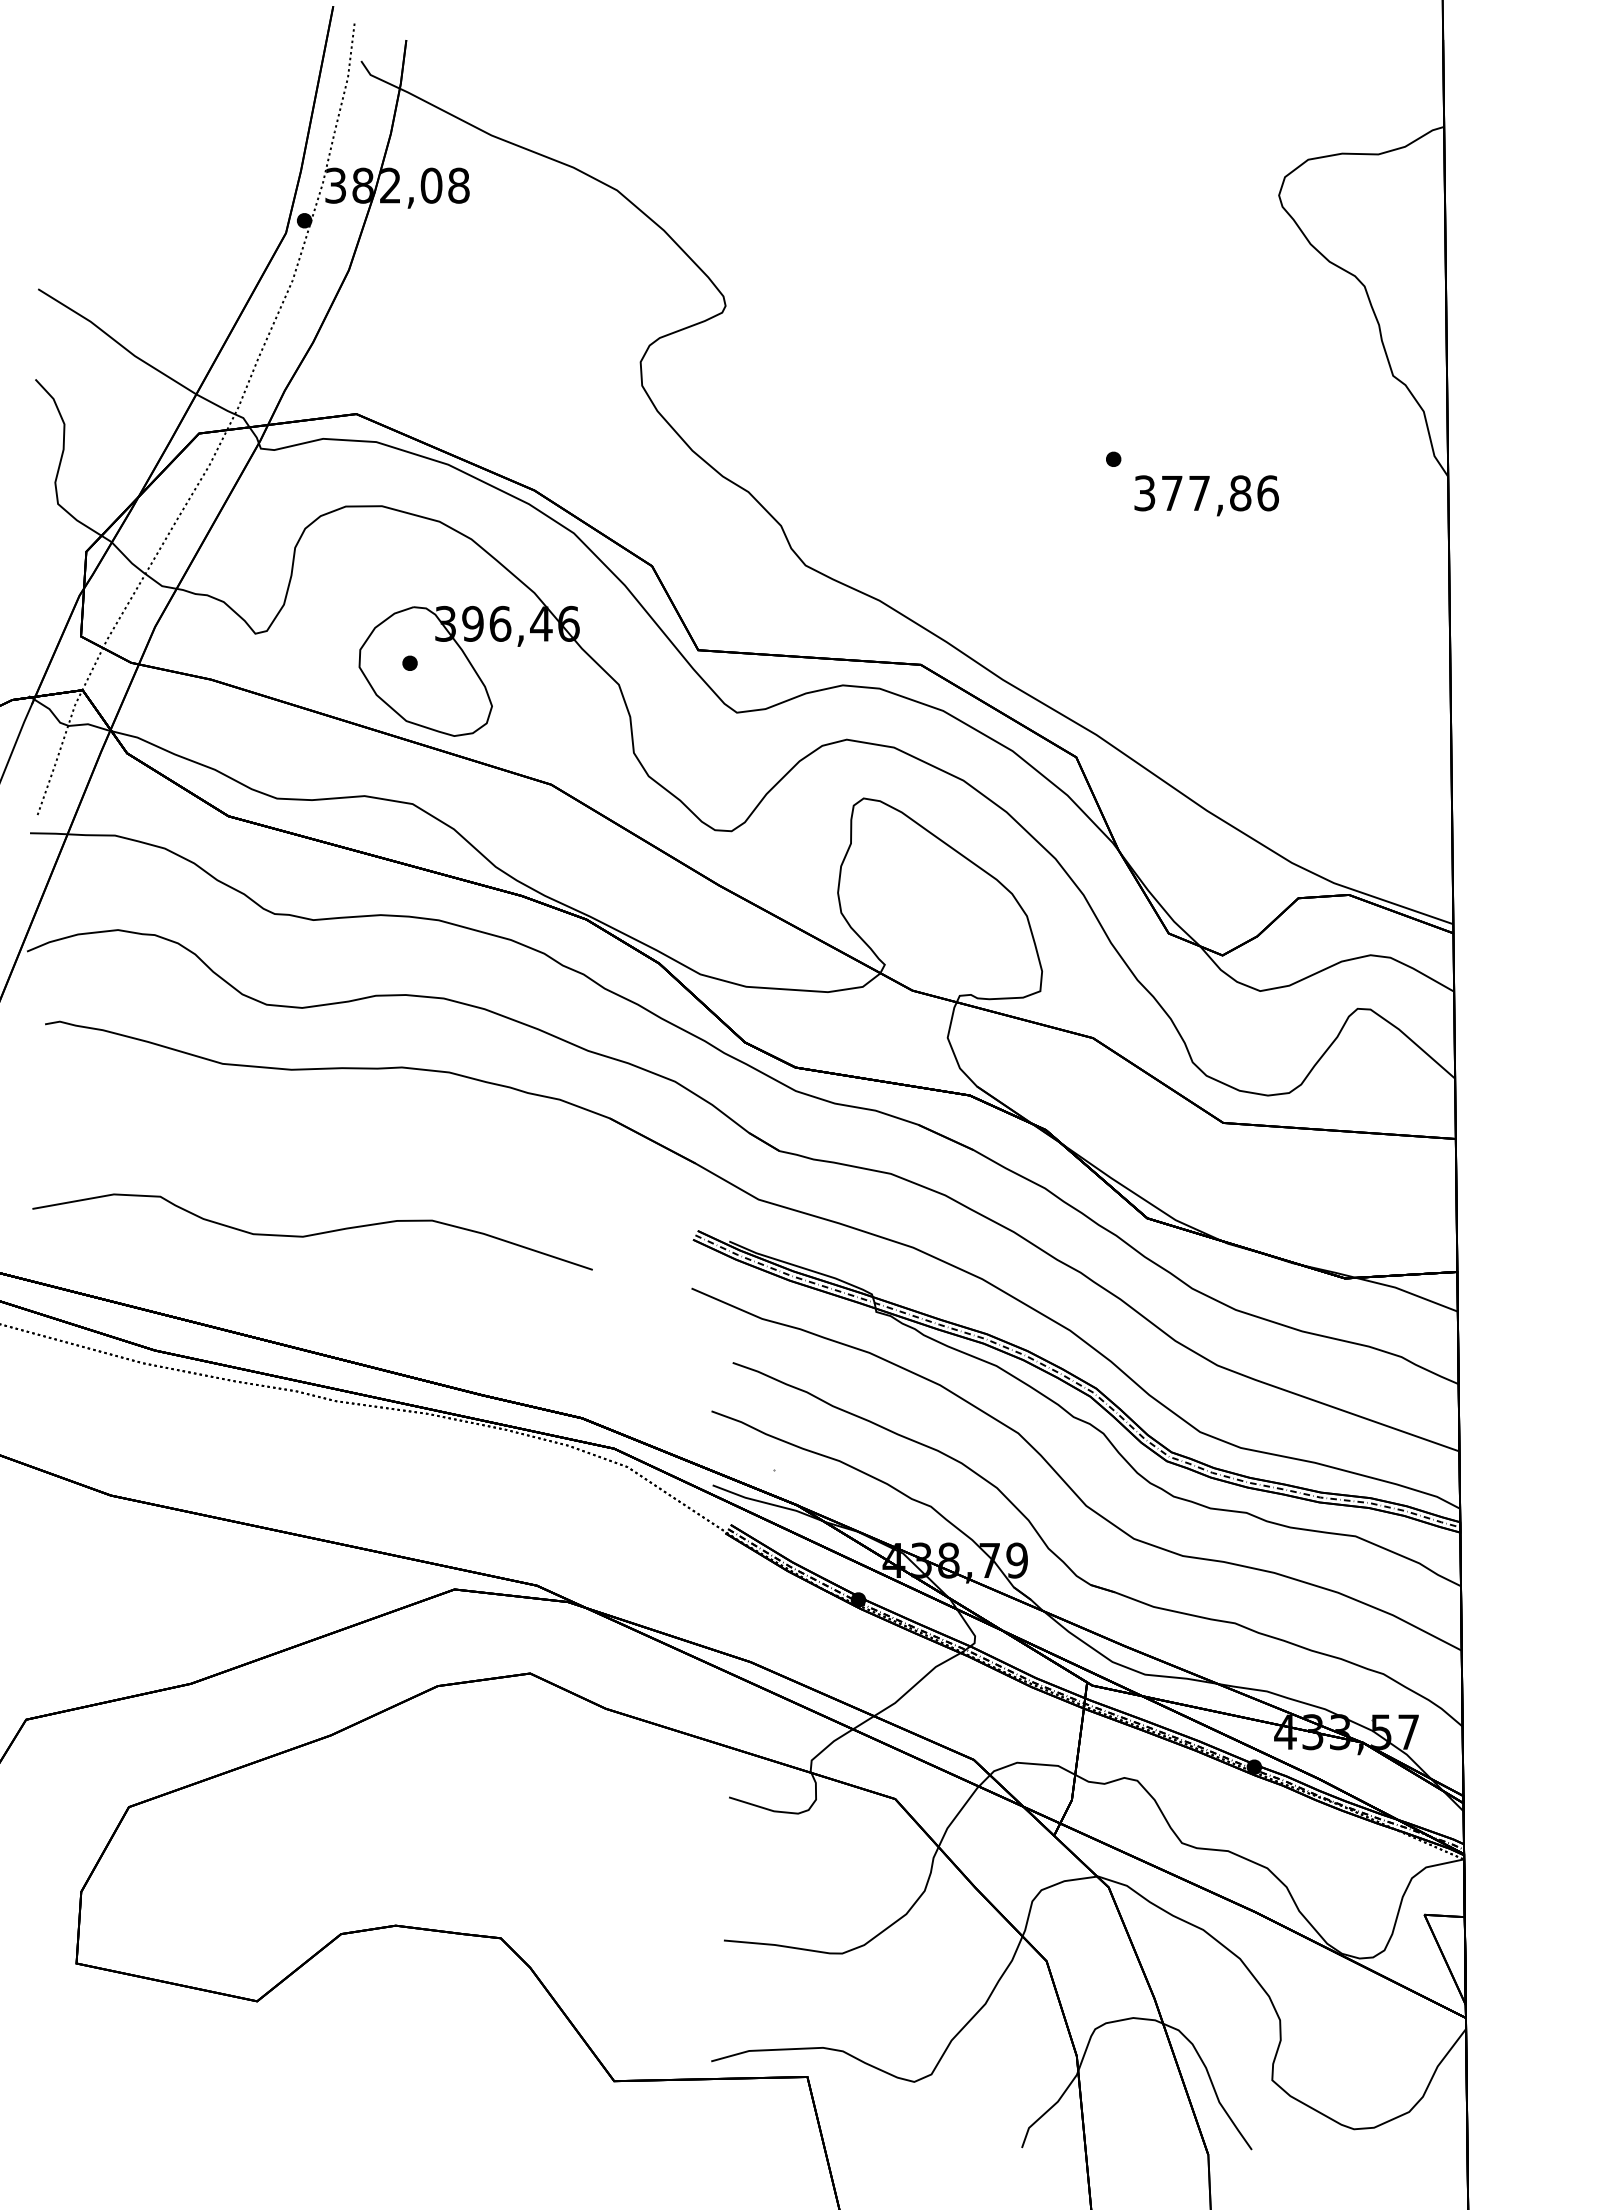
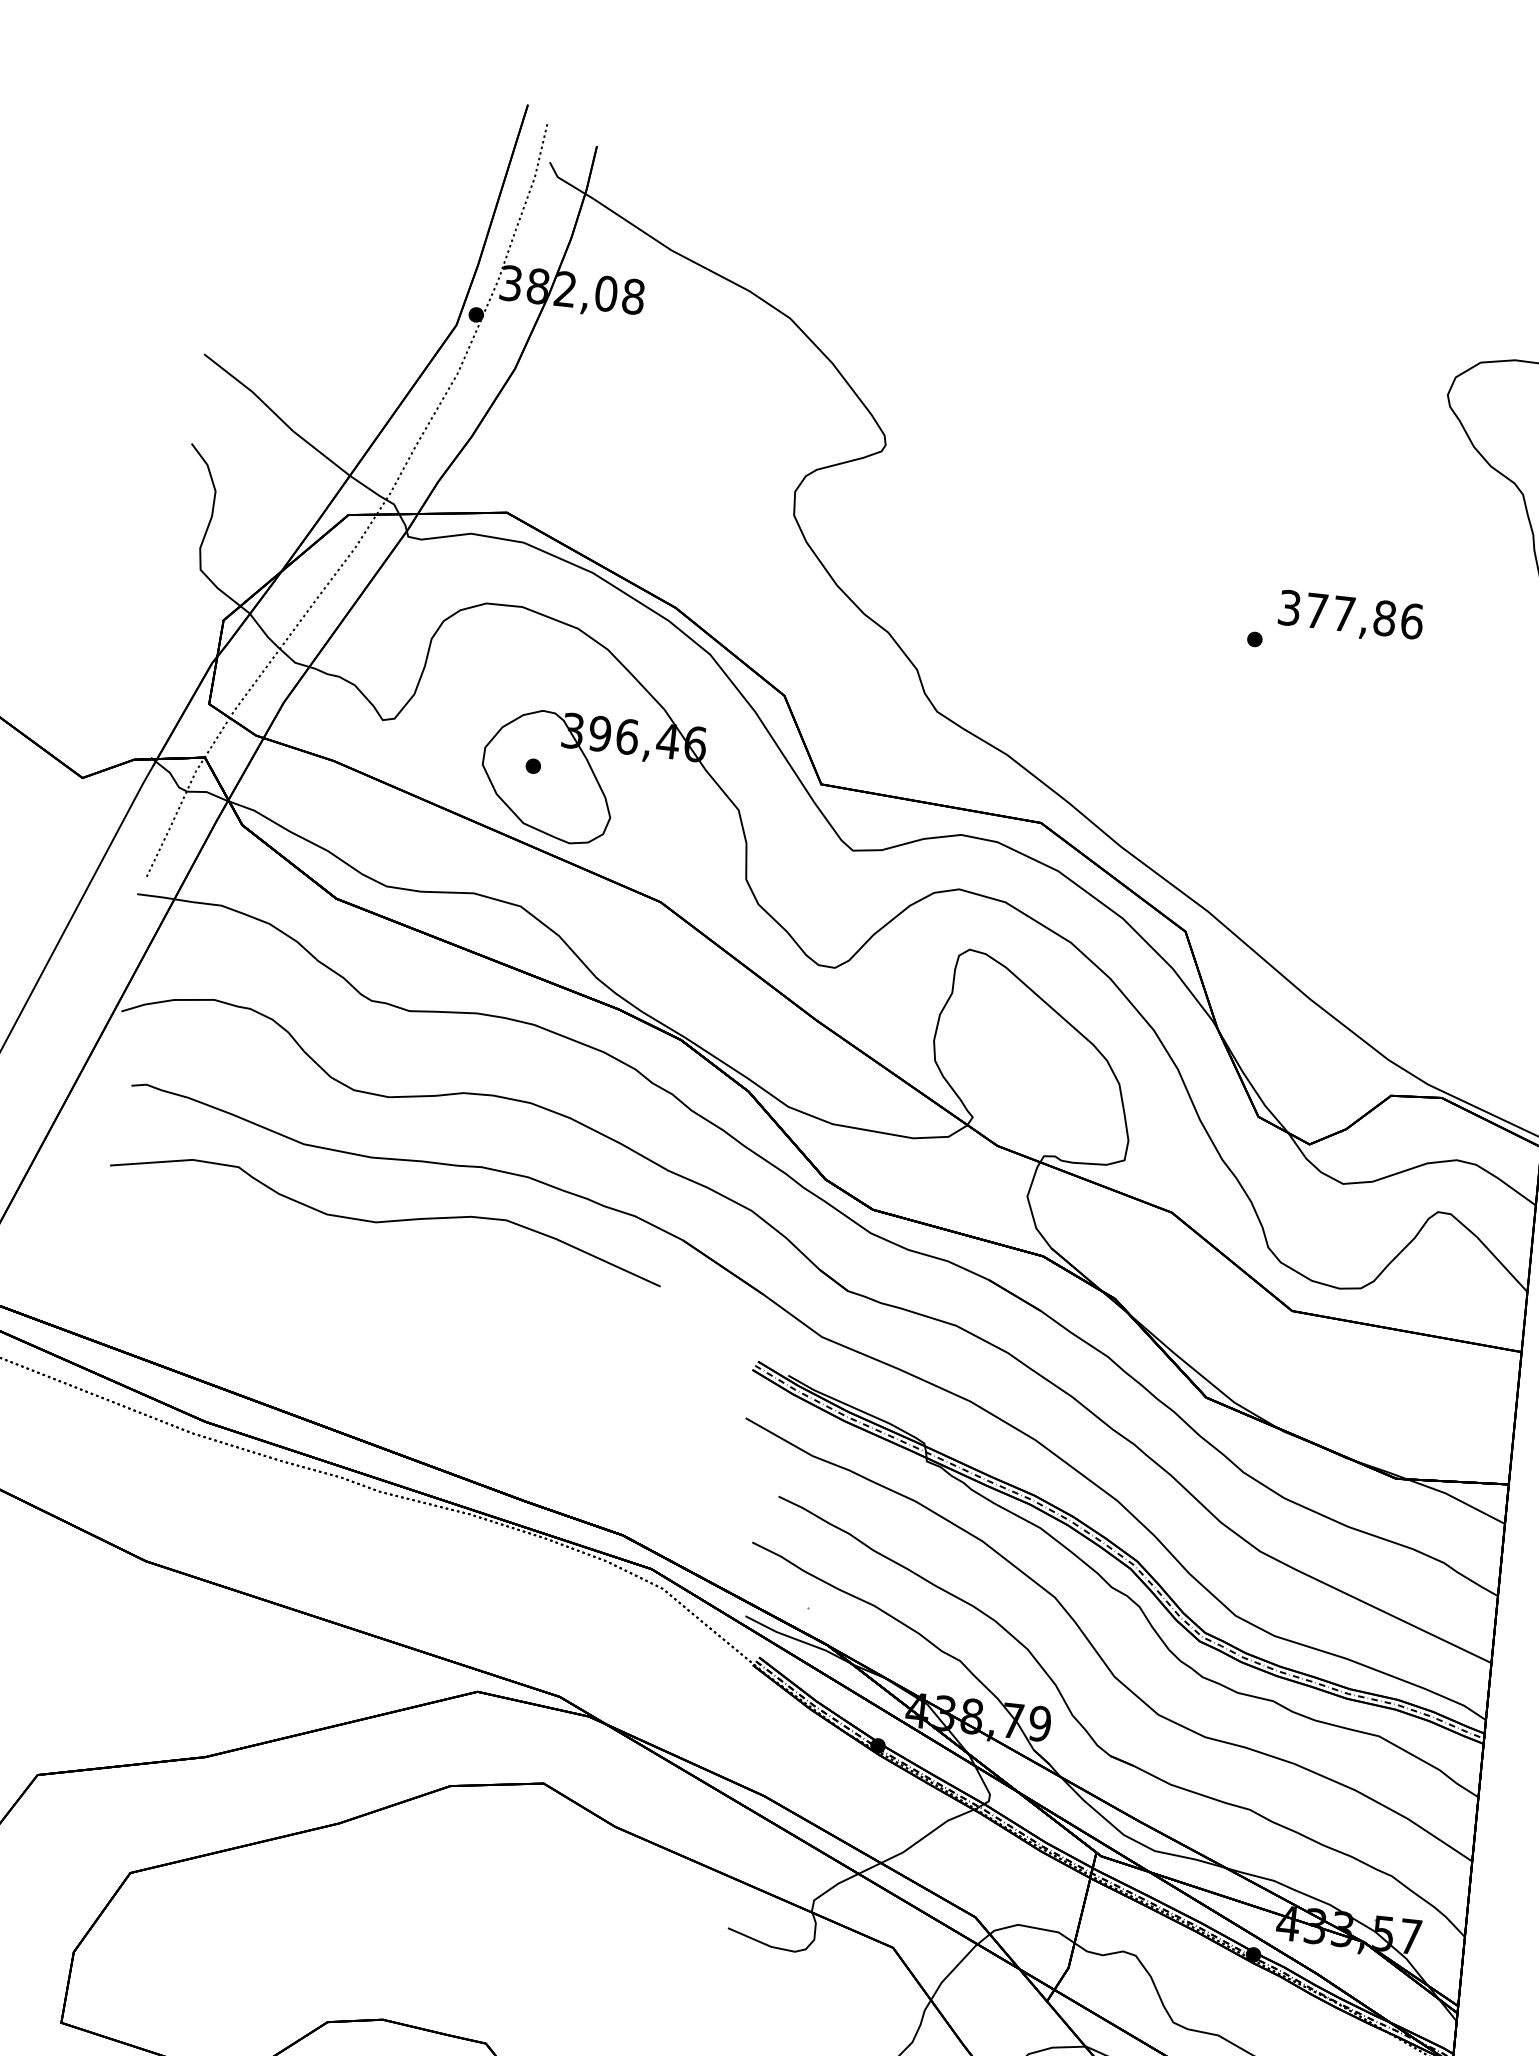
text: (1206, 495) -> (1350, 616), moved
curve: (313, 1233) -> (386, 1220), moved

